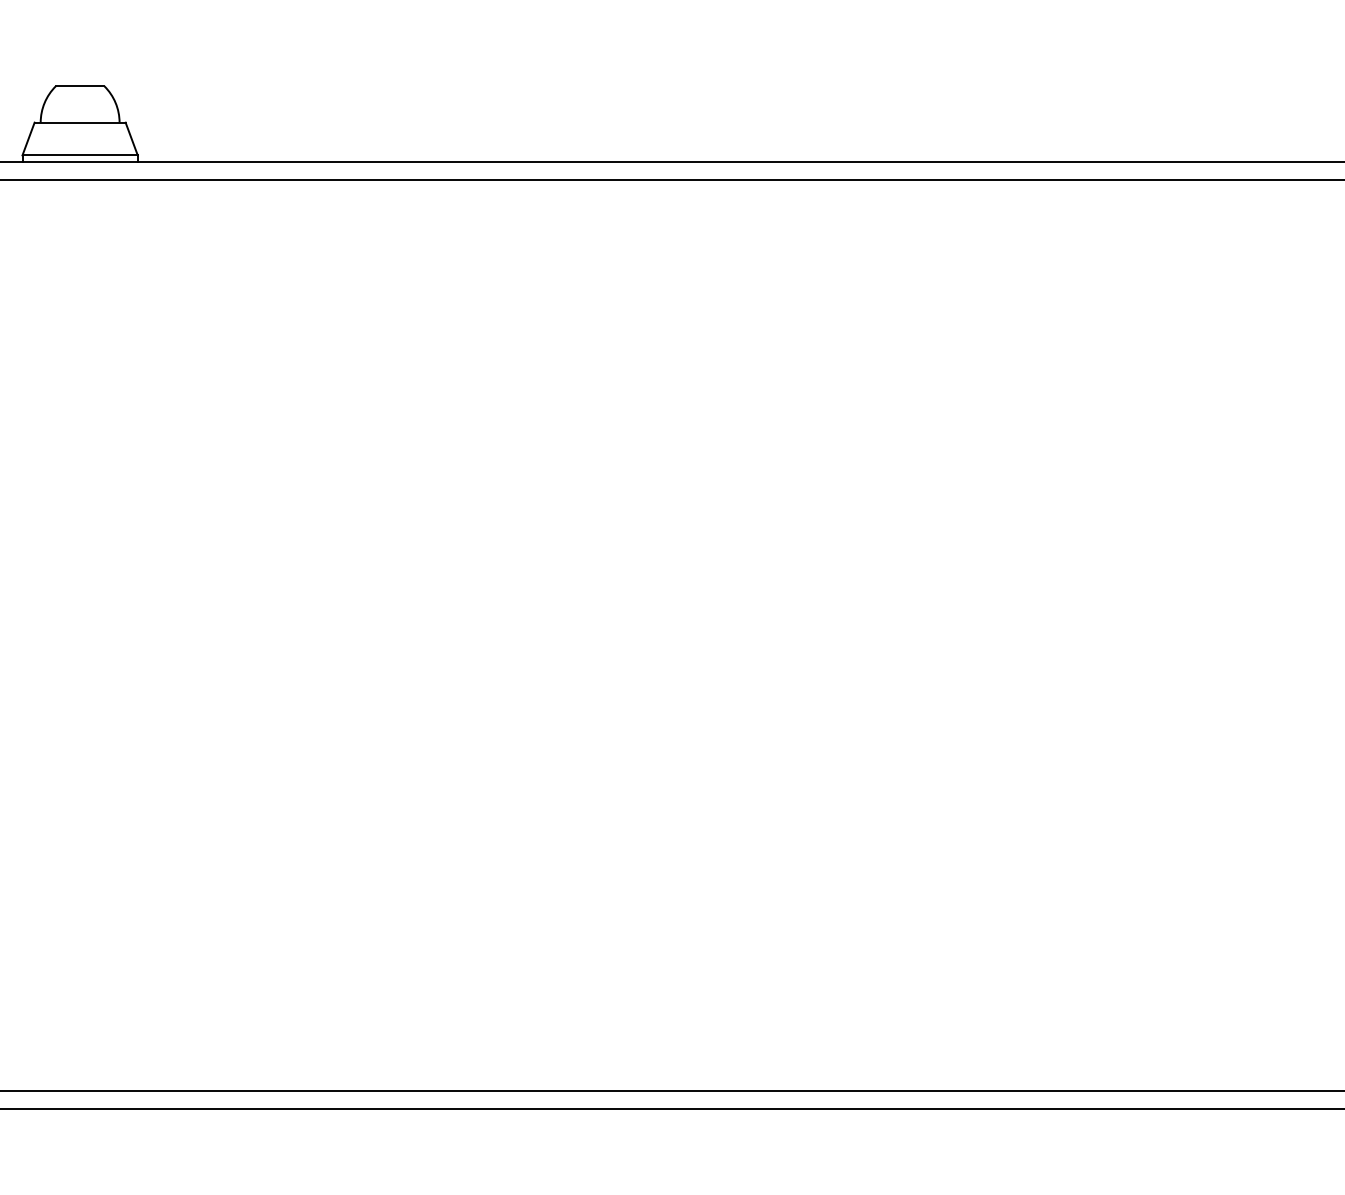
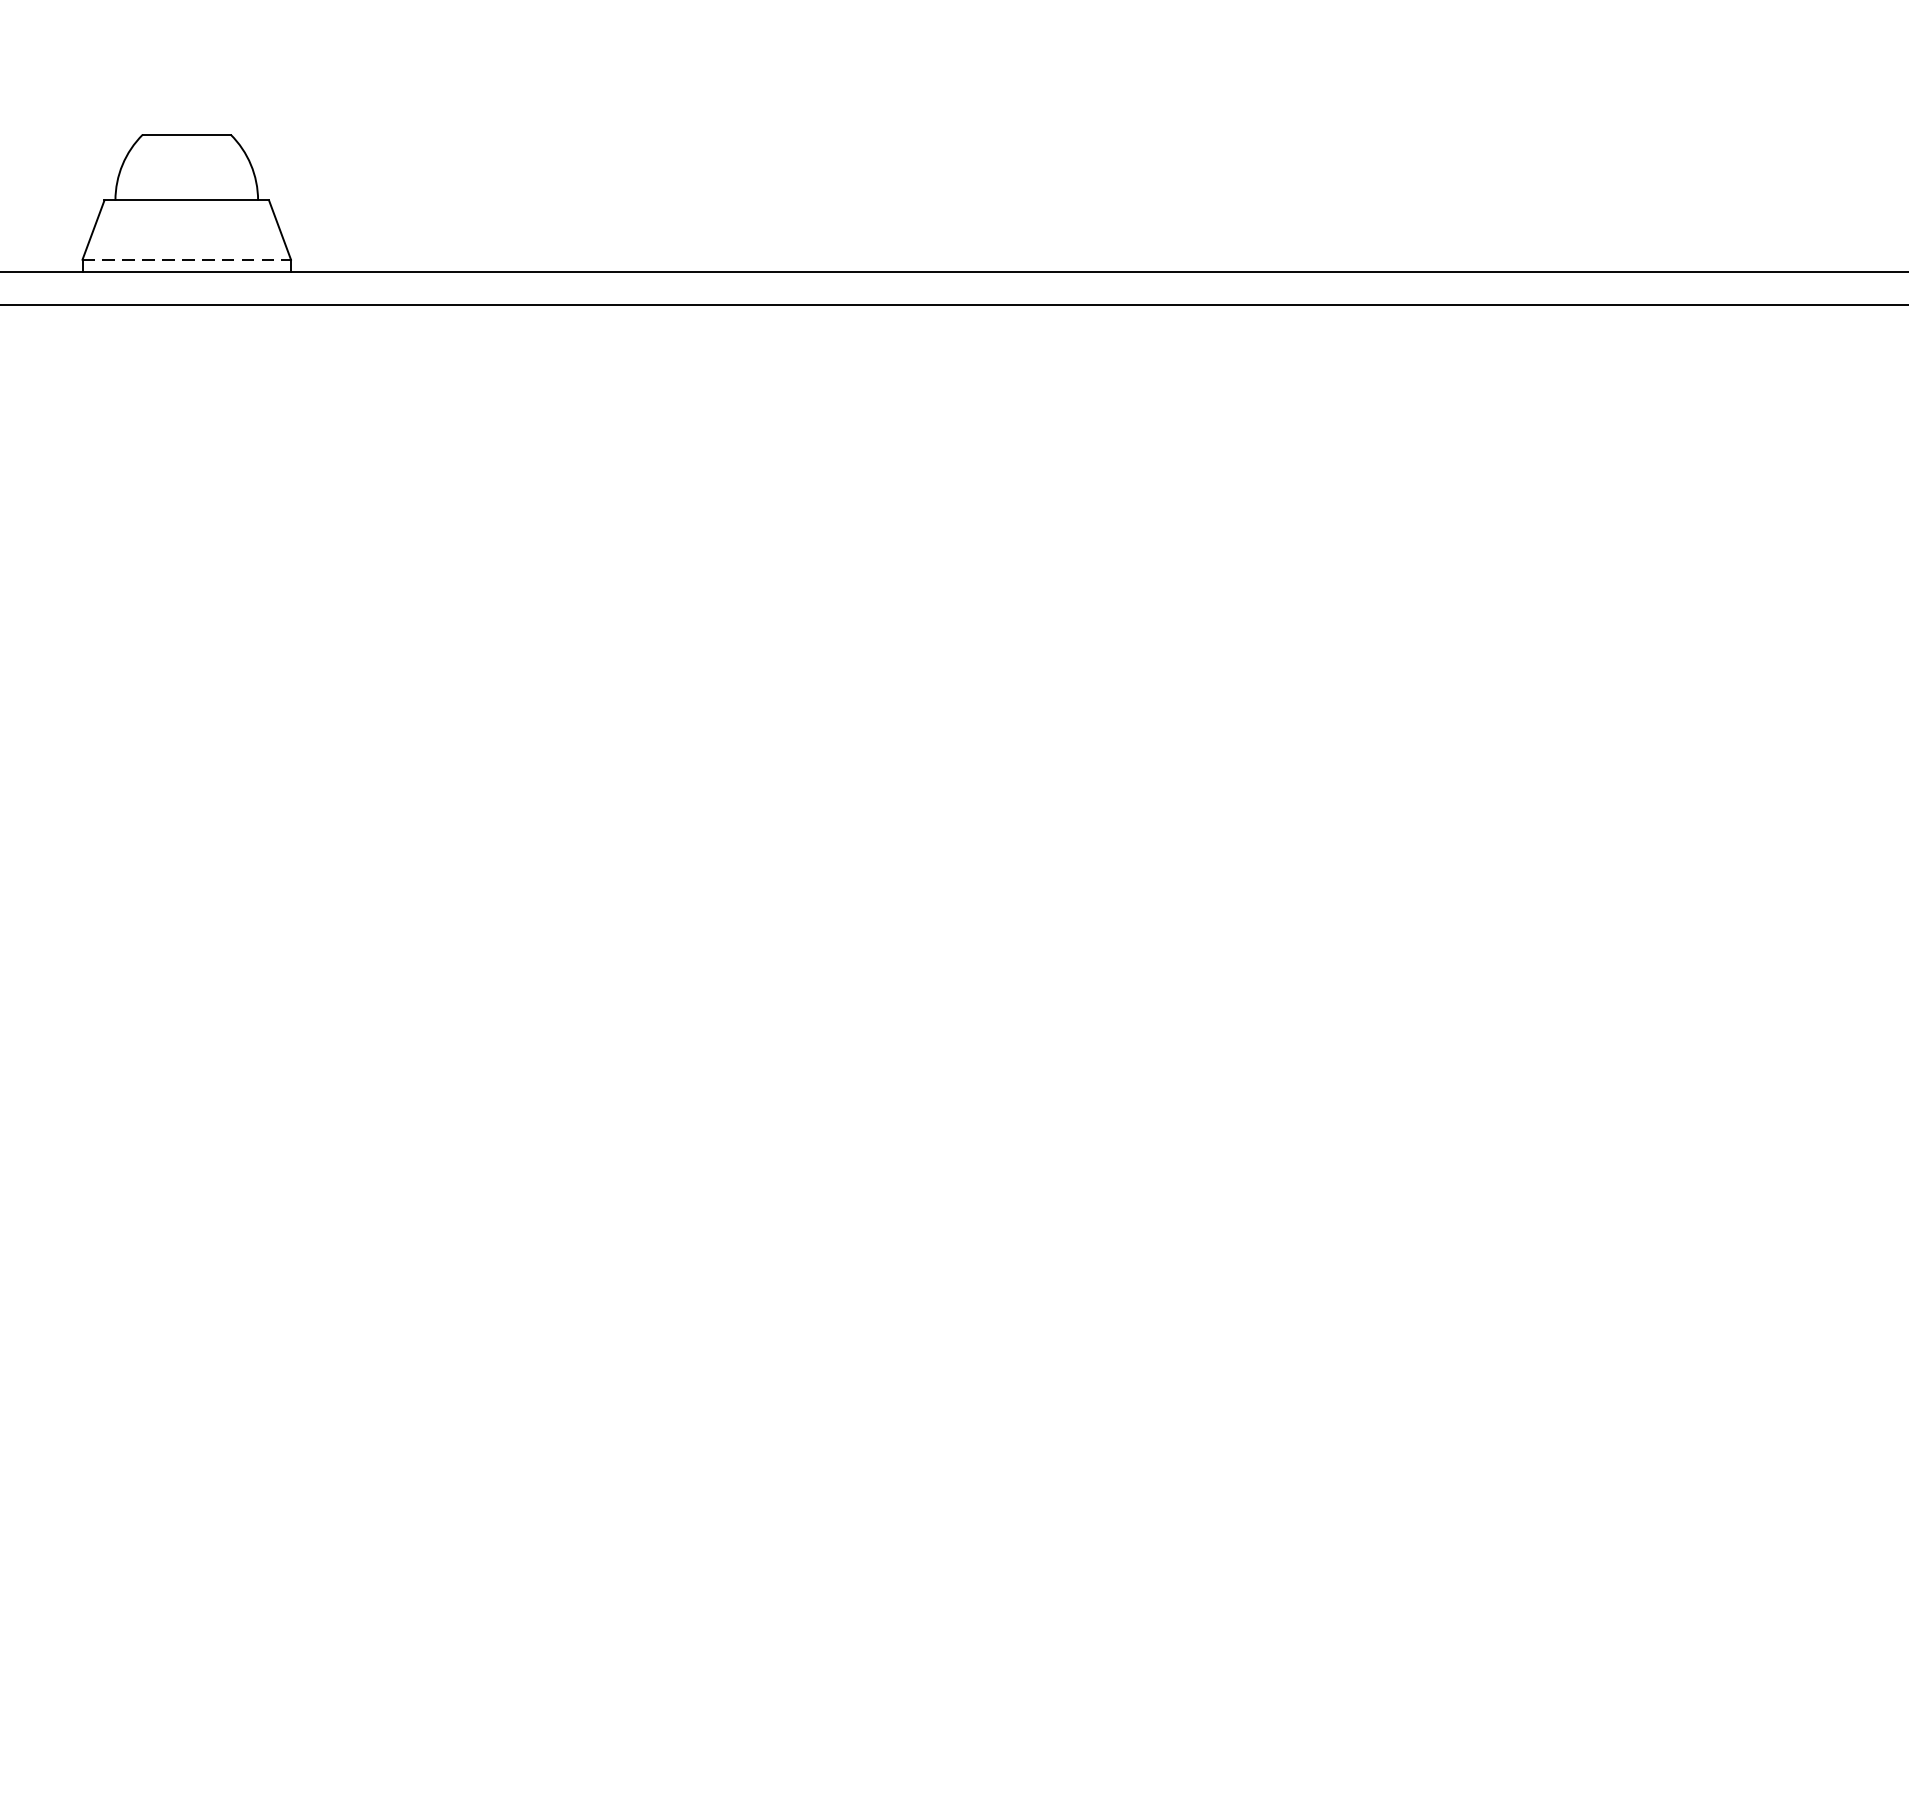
line: (80, 155) -> (187, 259), solid -> dashed

